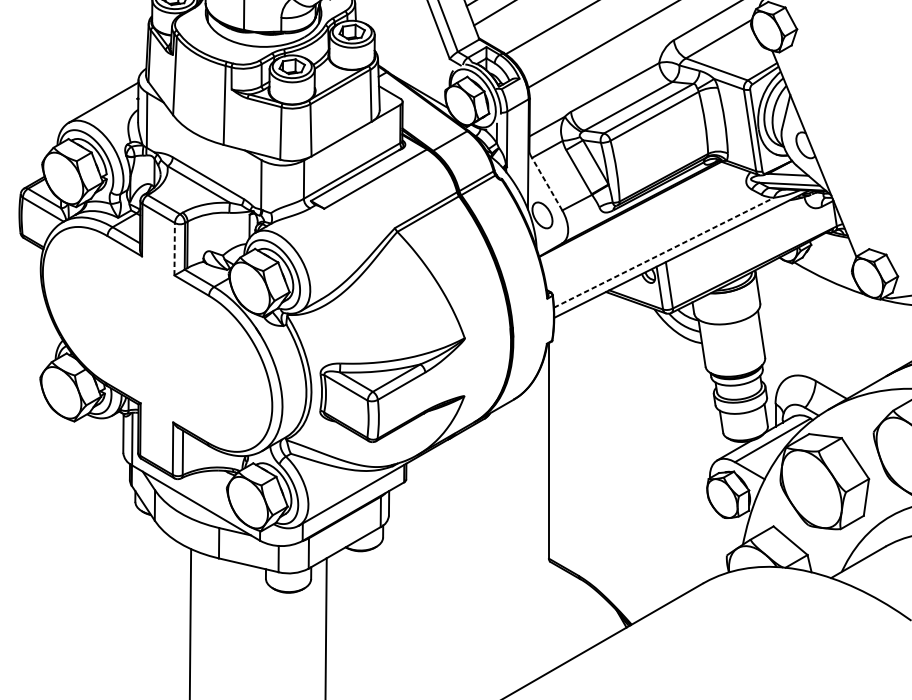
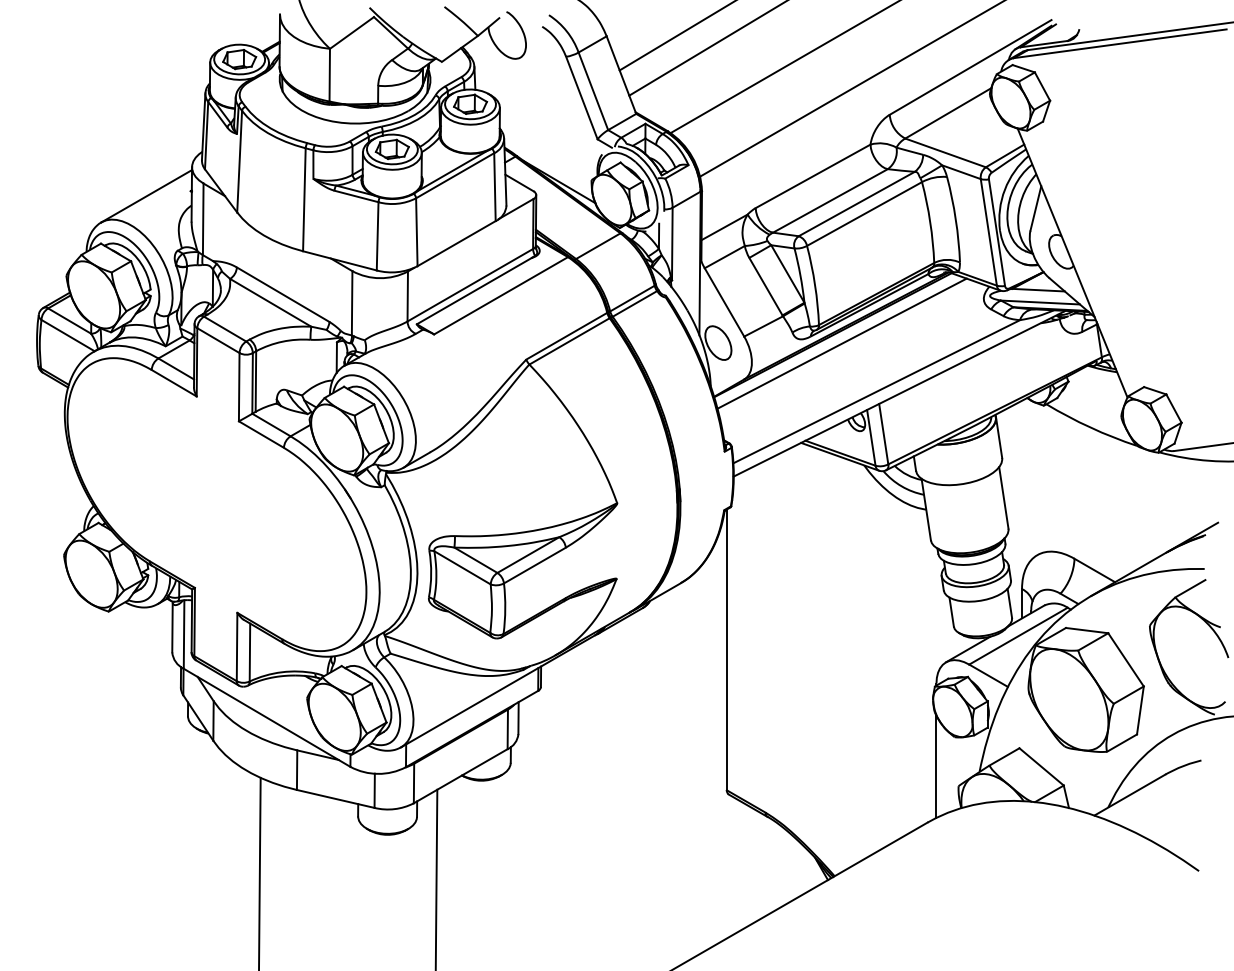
line: (547, 184) -> (724, 302), dashed -> solid
line: (636, 215) -> (841, 343), added
line: (174, 248) -> (239, 386), dashed -> solid
line: (664, 252) -> (877, 391), dashed -> solid
line: (709, 540) -> (936, 766), added

